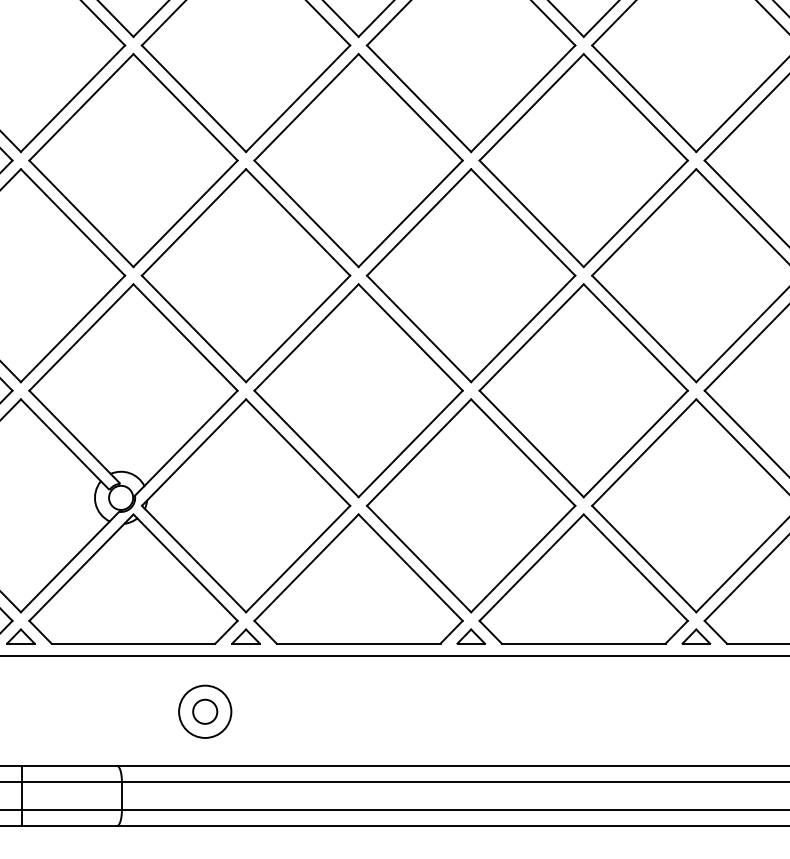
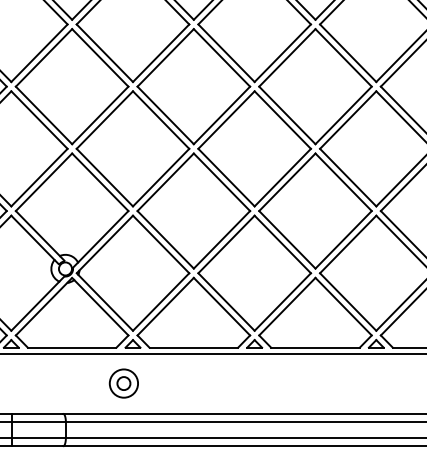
part: (204, 711) -> (123, 383), moved

